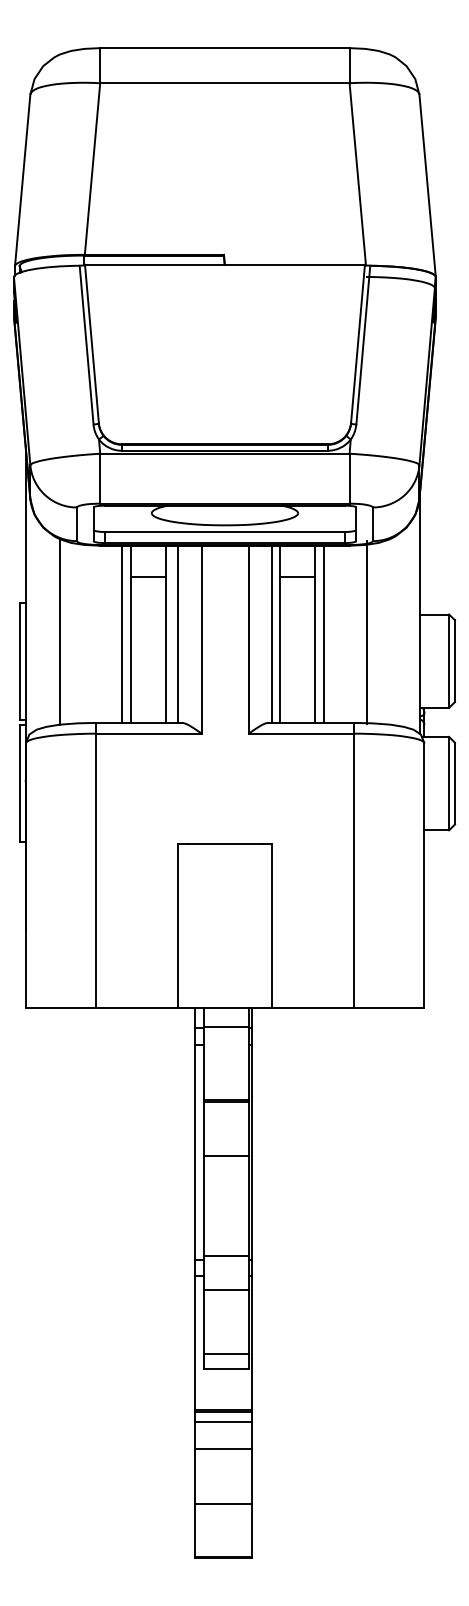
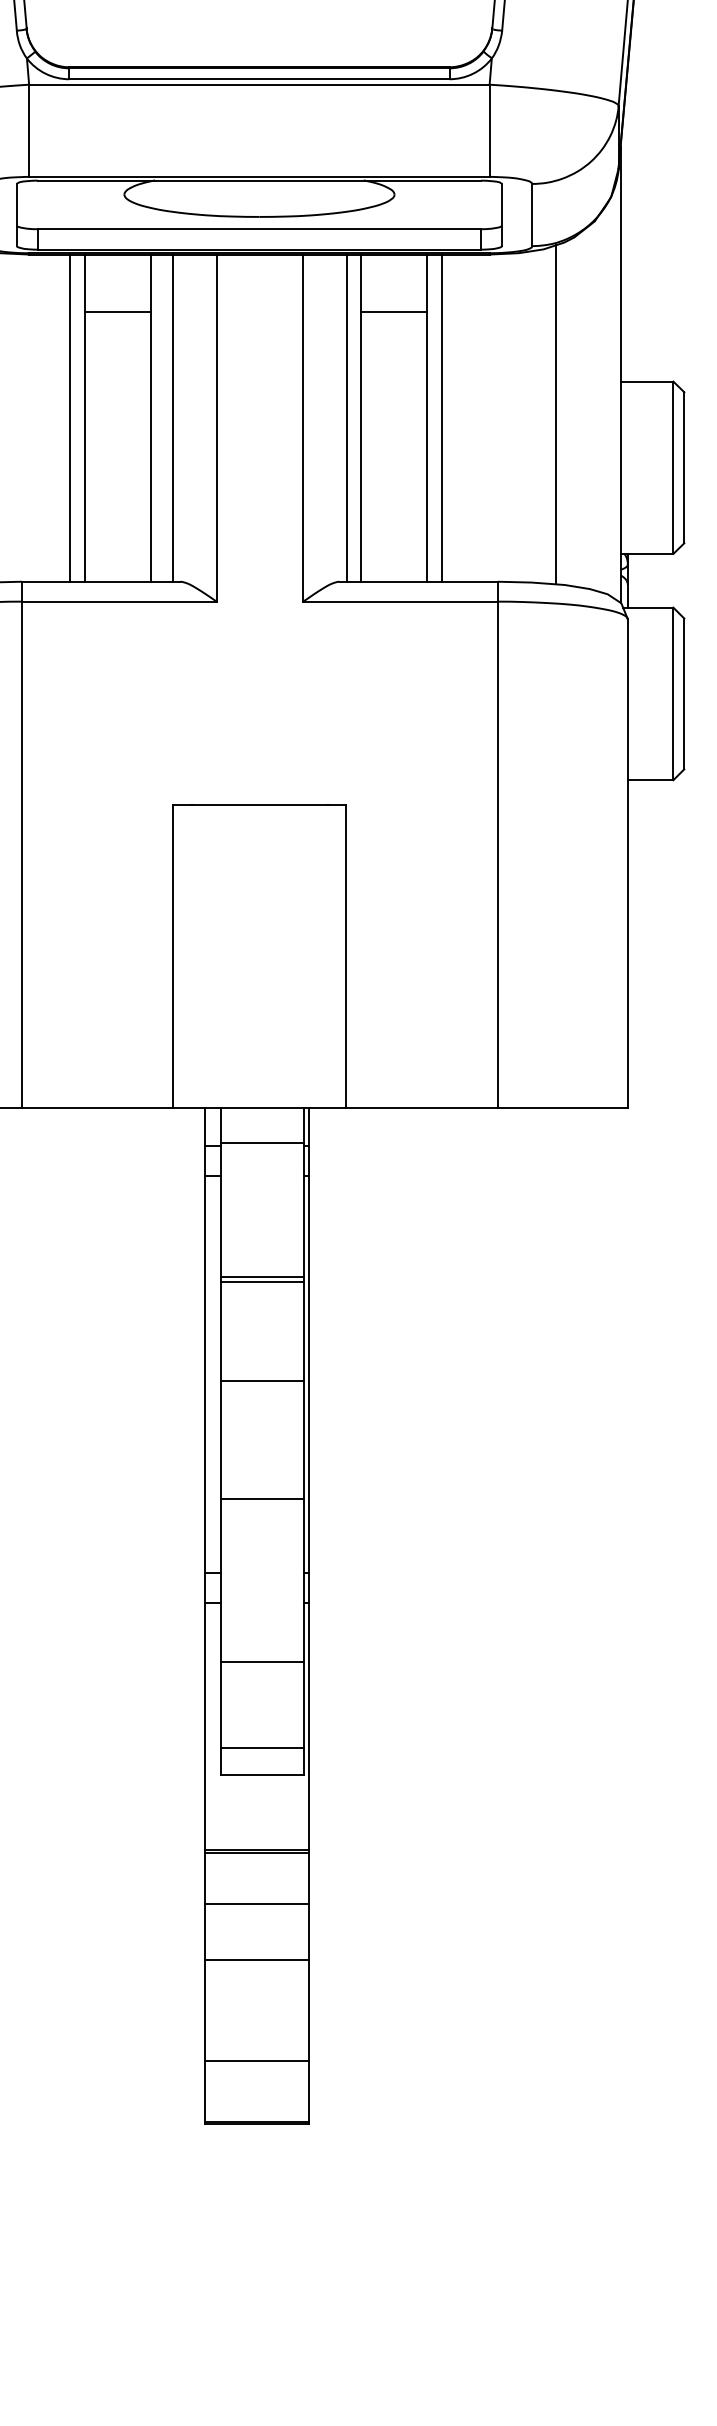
line: (366, 632) -> (555, 414), moved
line: (225, 1255) -> (260, 1498), moved
line: (225, 1289) -> (260, 1661), moved
line: (223, 1421) -> (256, 1903), moved
line: (223, 1449) -> (256, 1960), moved
line: (223, 1503) -> (256, 2060), moved

